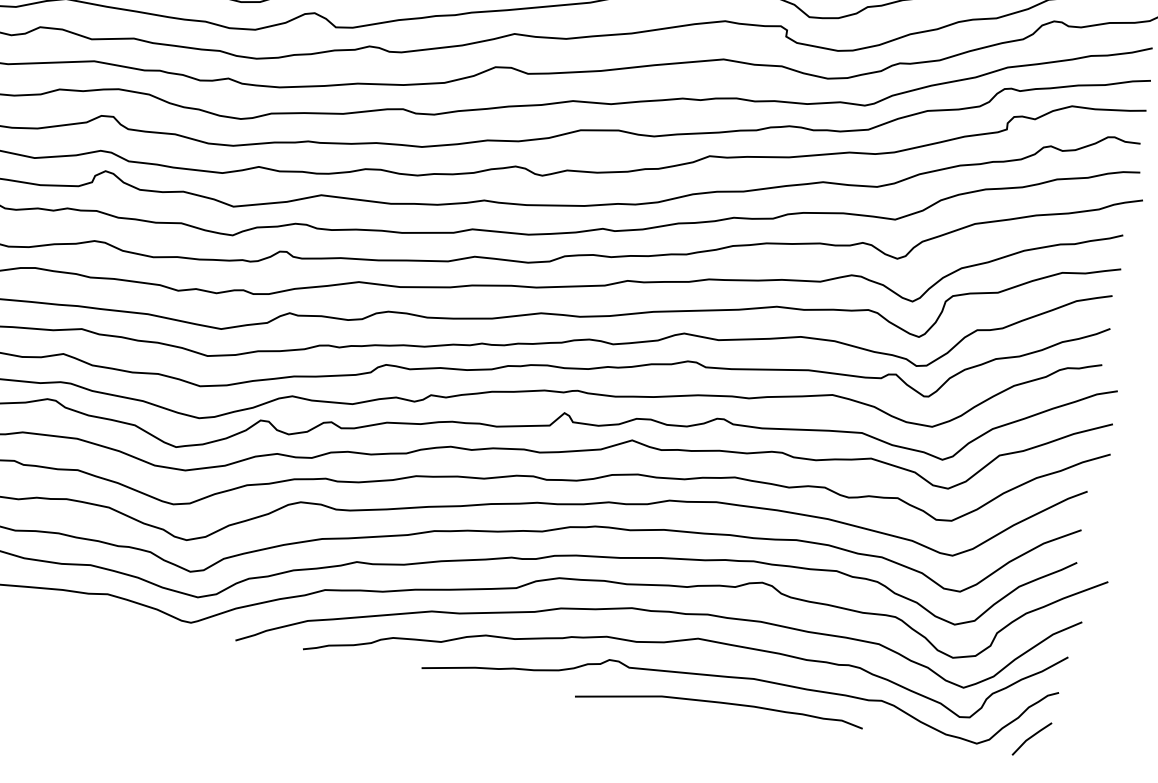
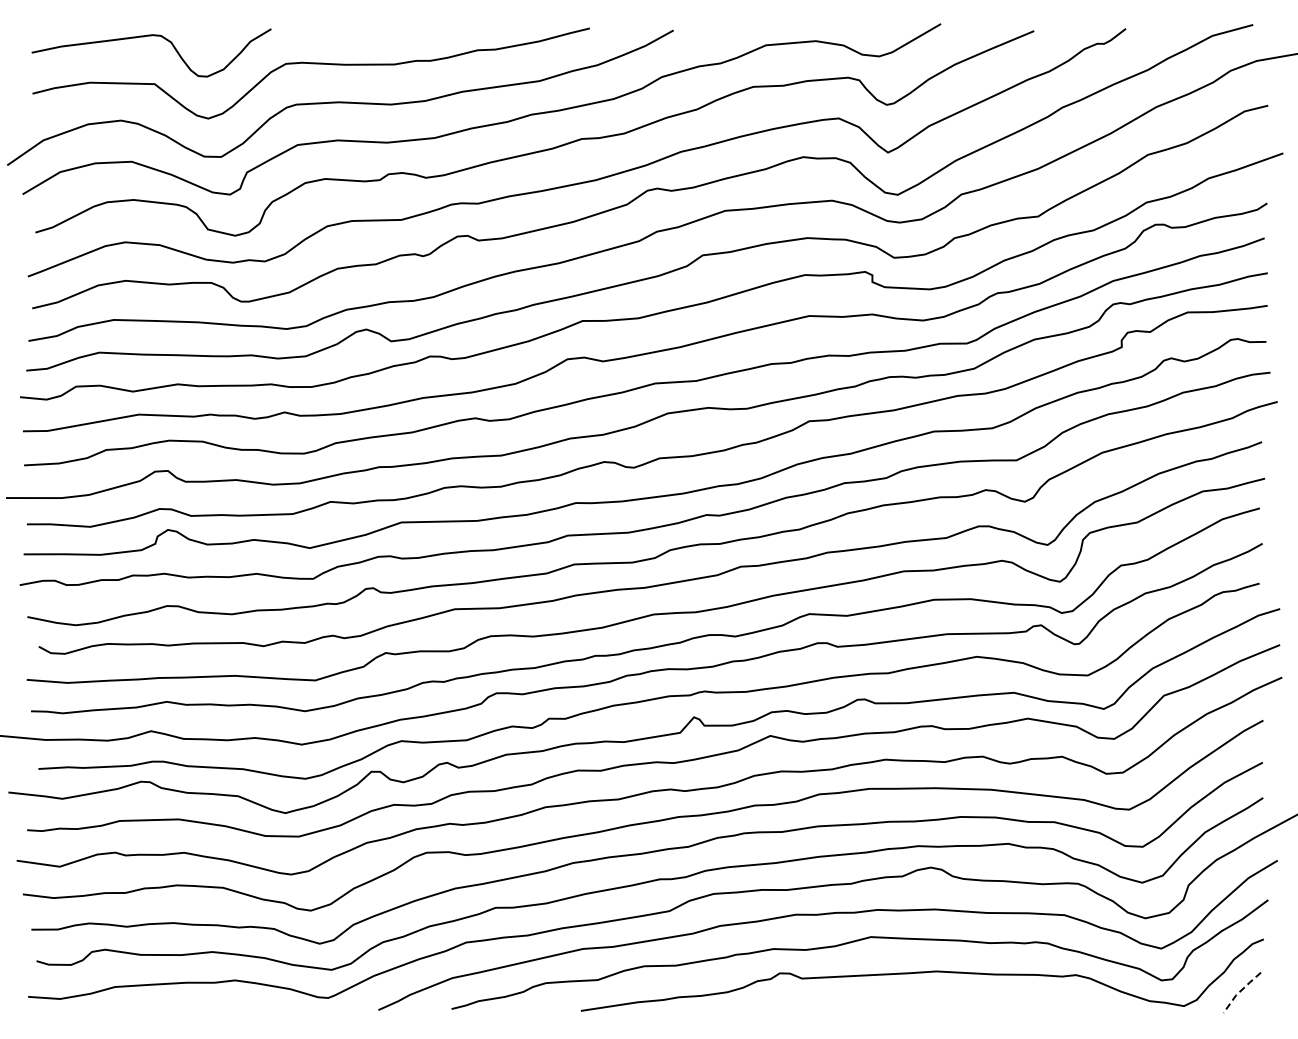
curve: (720, 703) -> (904, 1002), removed
line: (1030, 737) -> (1240, 991), solid -> dashed

